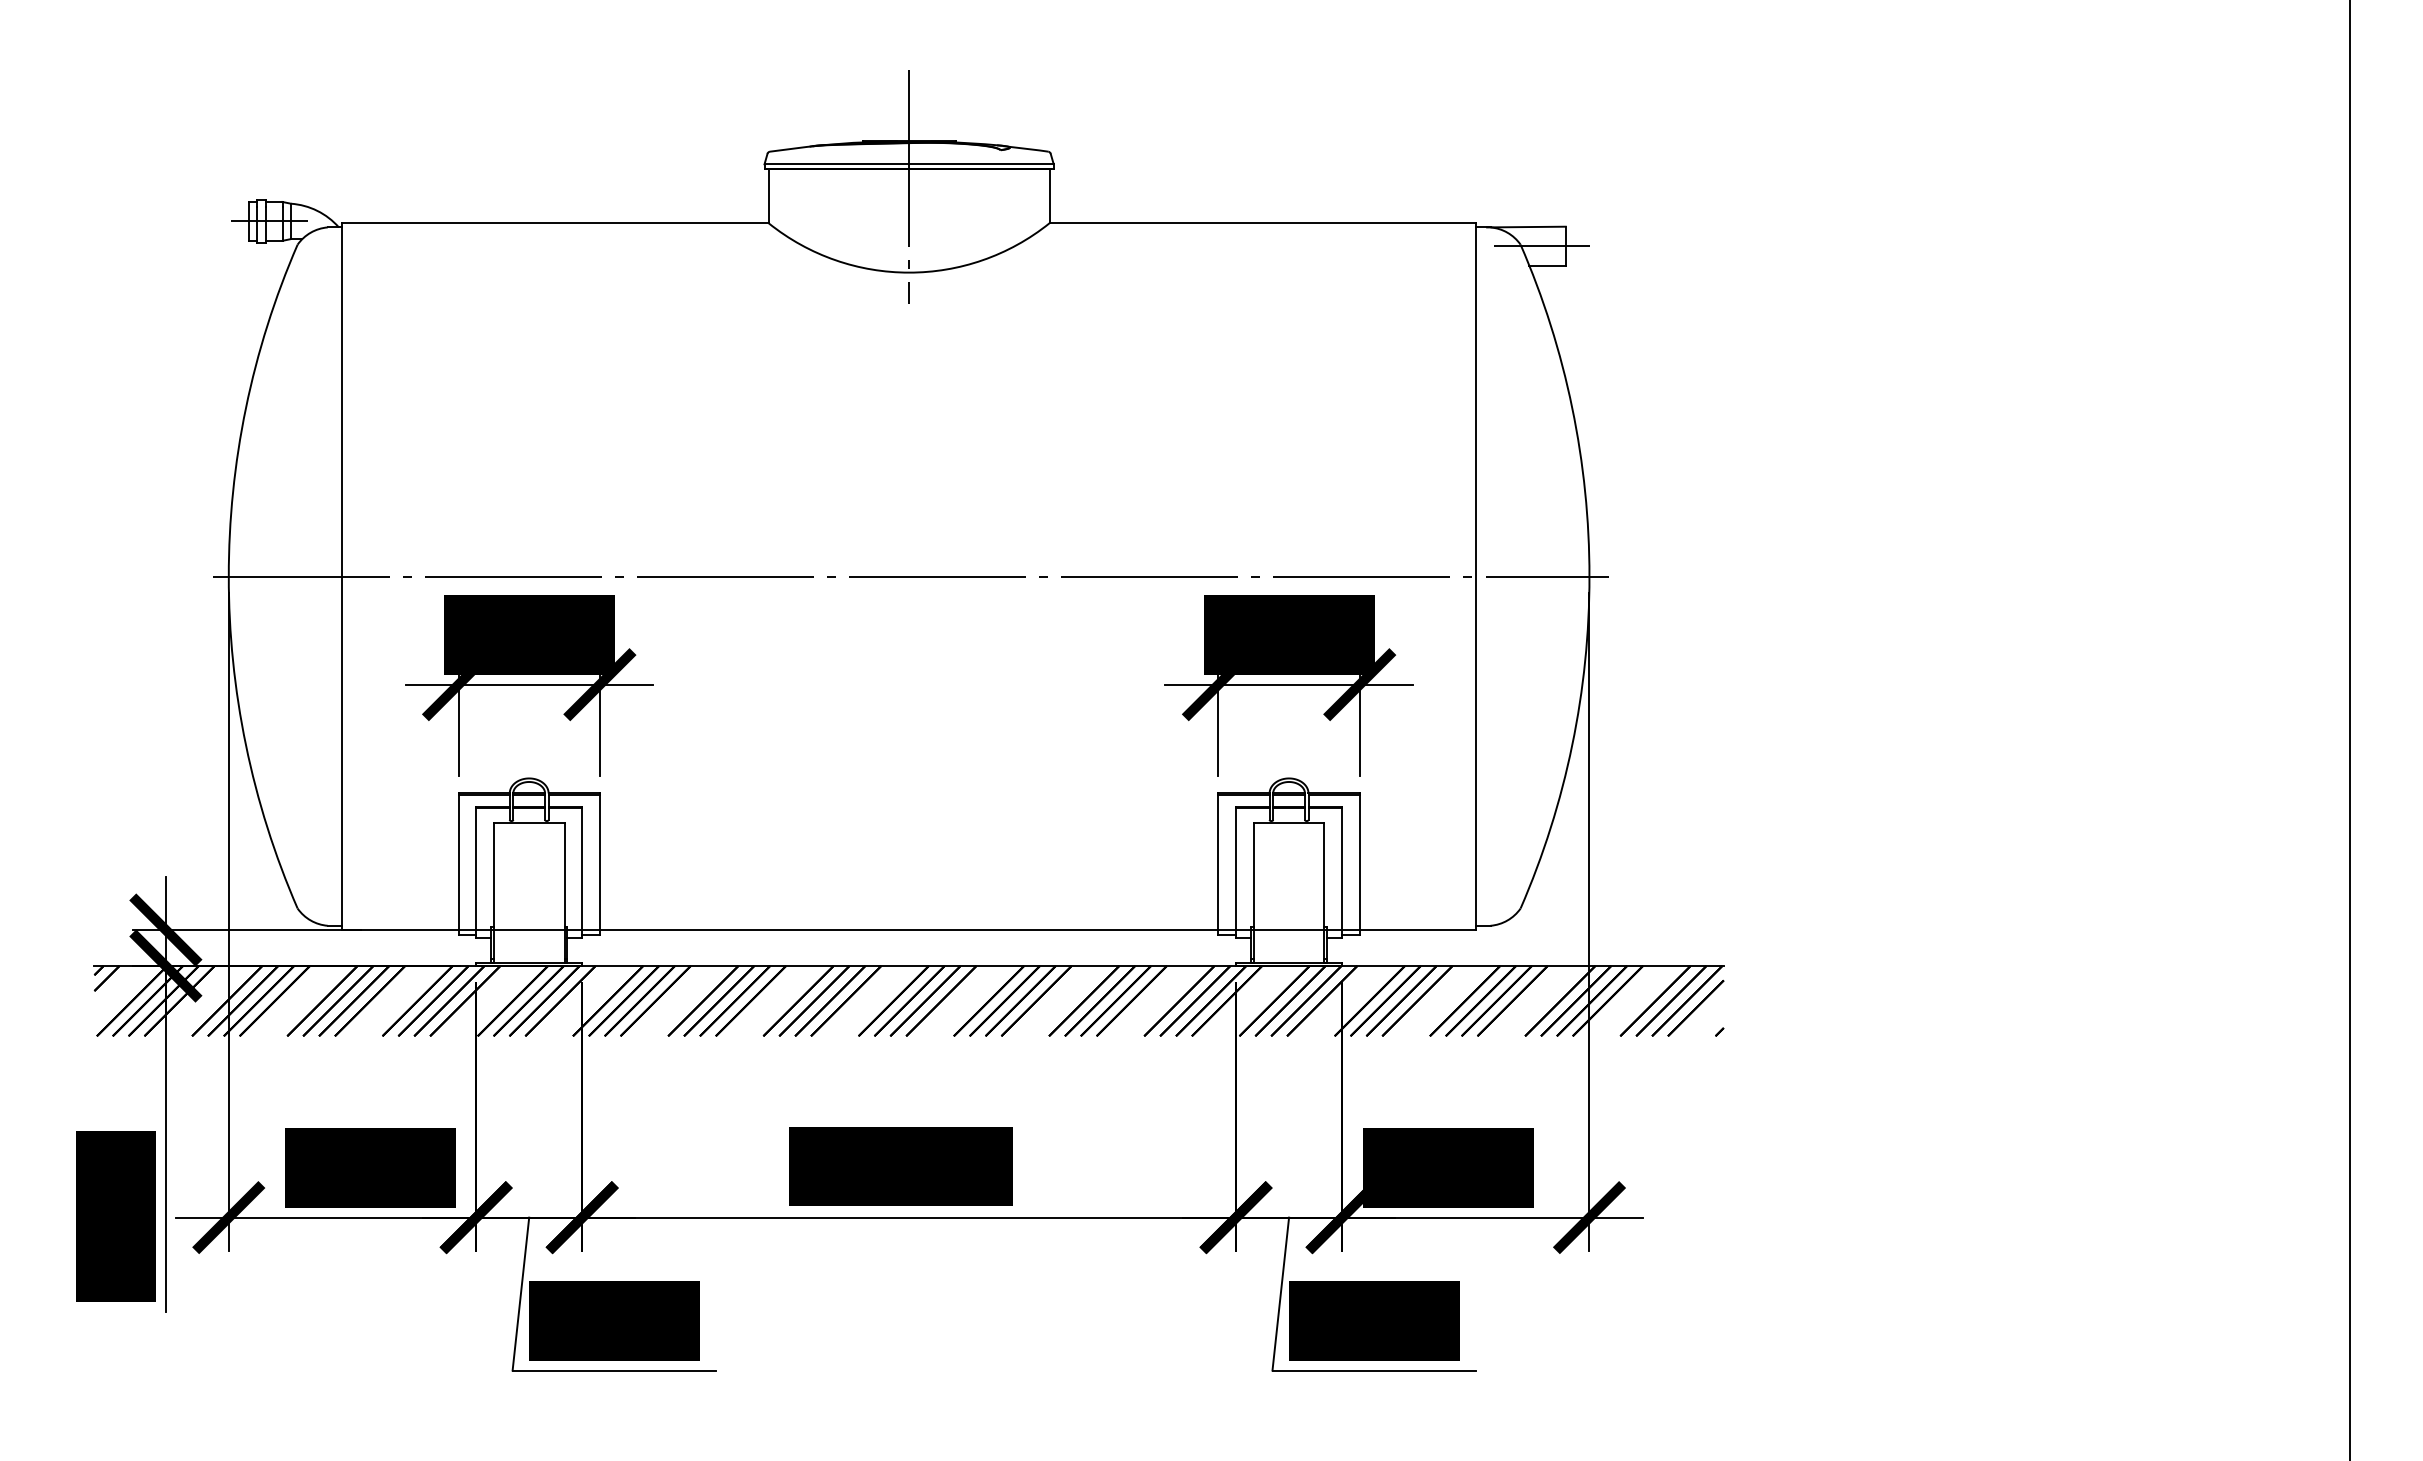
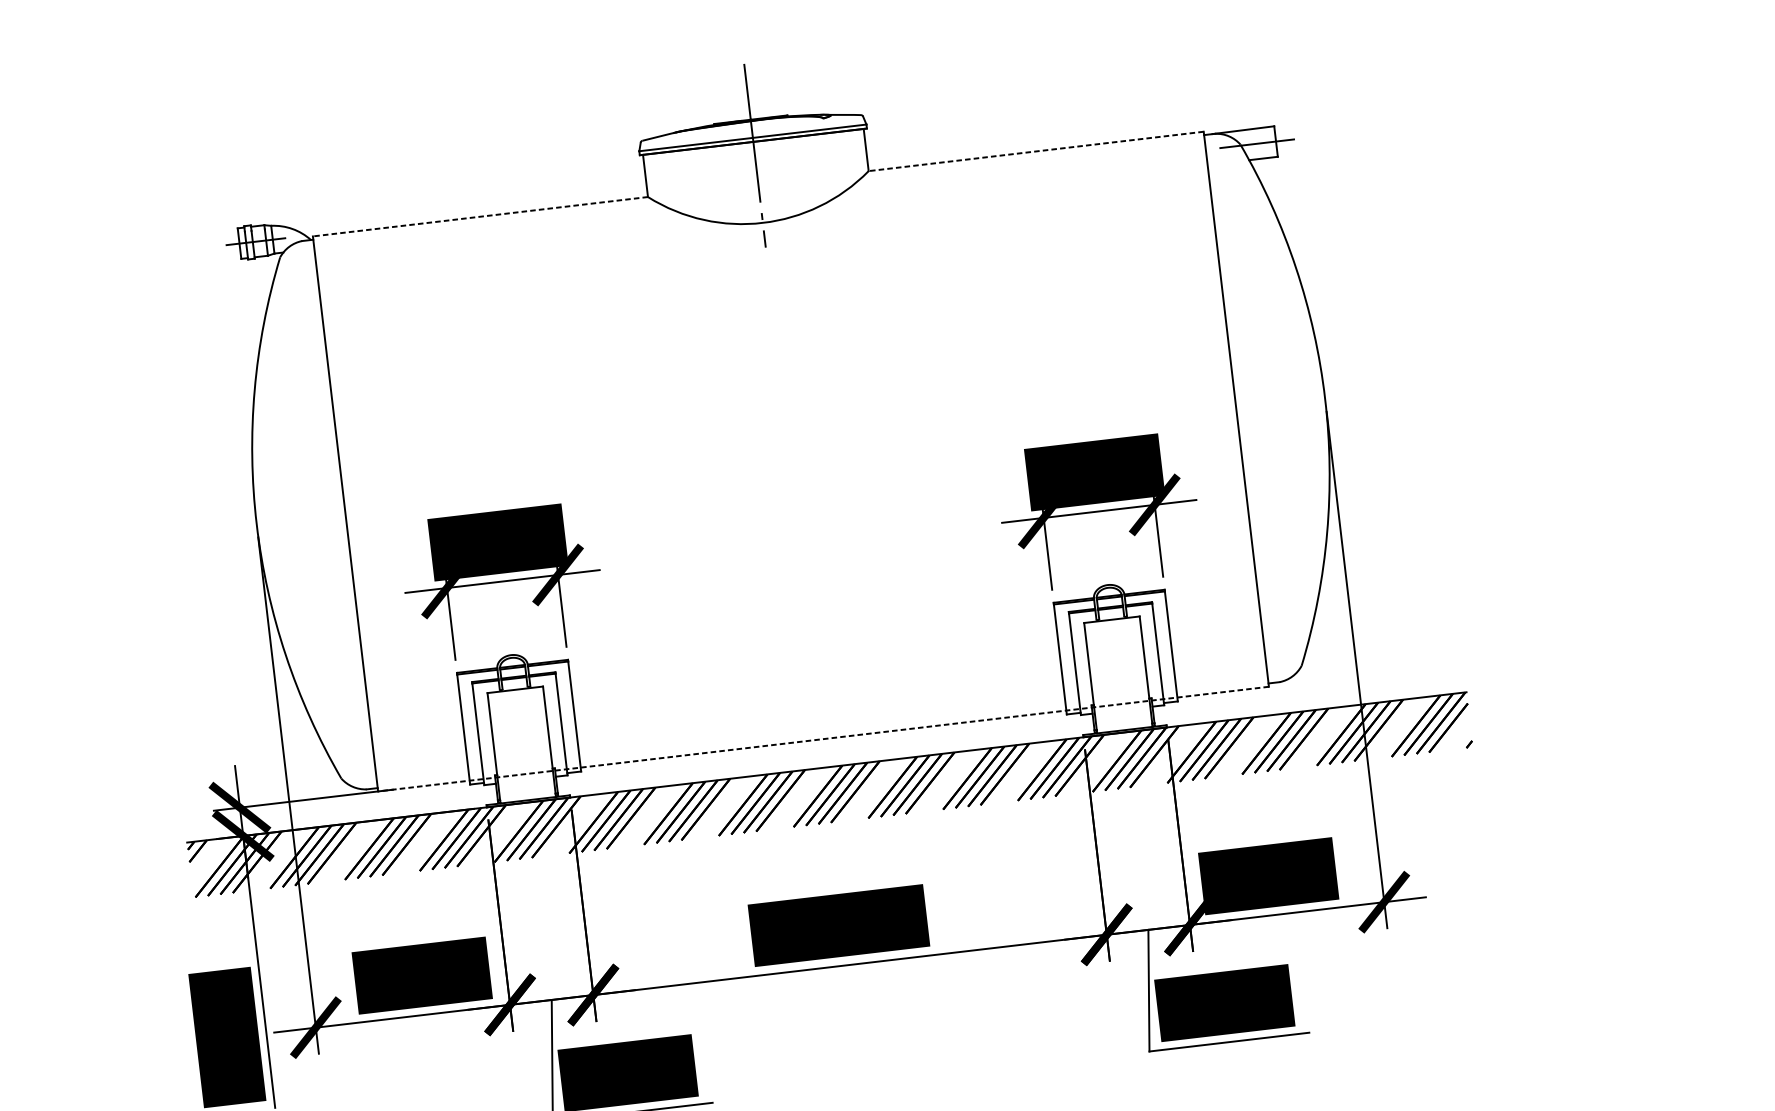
line: (554, 223) -> (479, 217), solid -> dashed
line: (1262, 223) -> (1035, 151), solid -> dashed
line: (911, 576) -> (792, 461), removed
line: (908, 930) -> (823, 739), solid -> dashed

